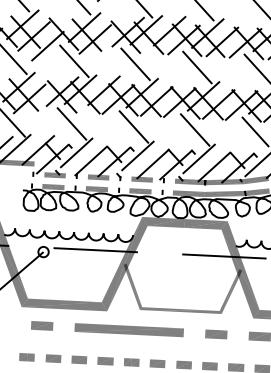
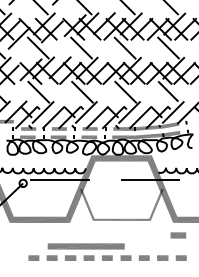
part: (41, 325) -> (24, 235), removed
part: (128, 330) -> (85, 246), moved
part: (216, 334) -> (147, 235), removed
part: (26, 356) -> (14, 257), removed

